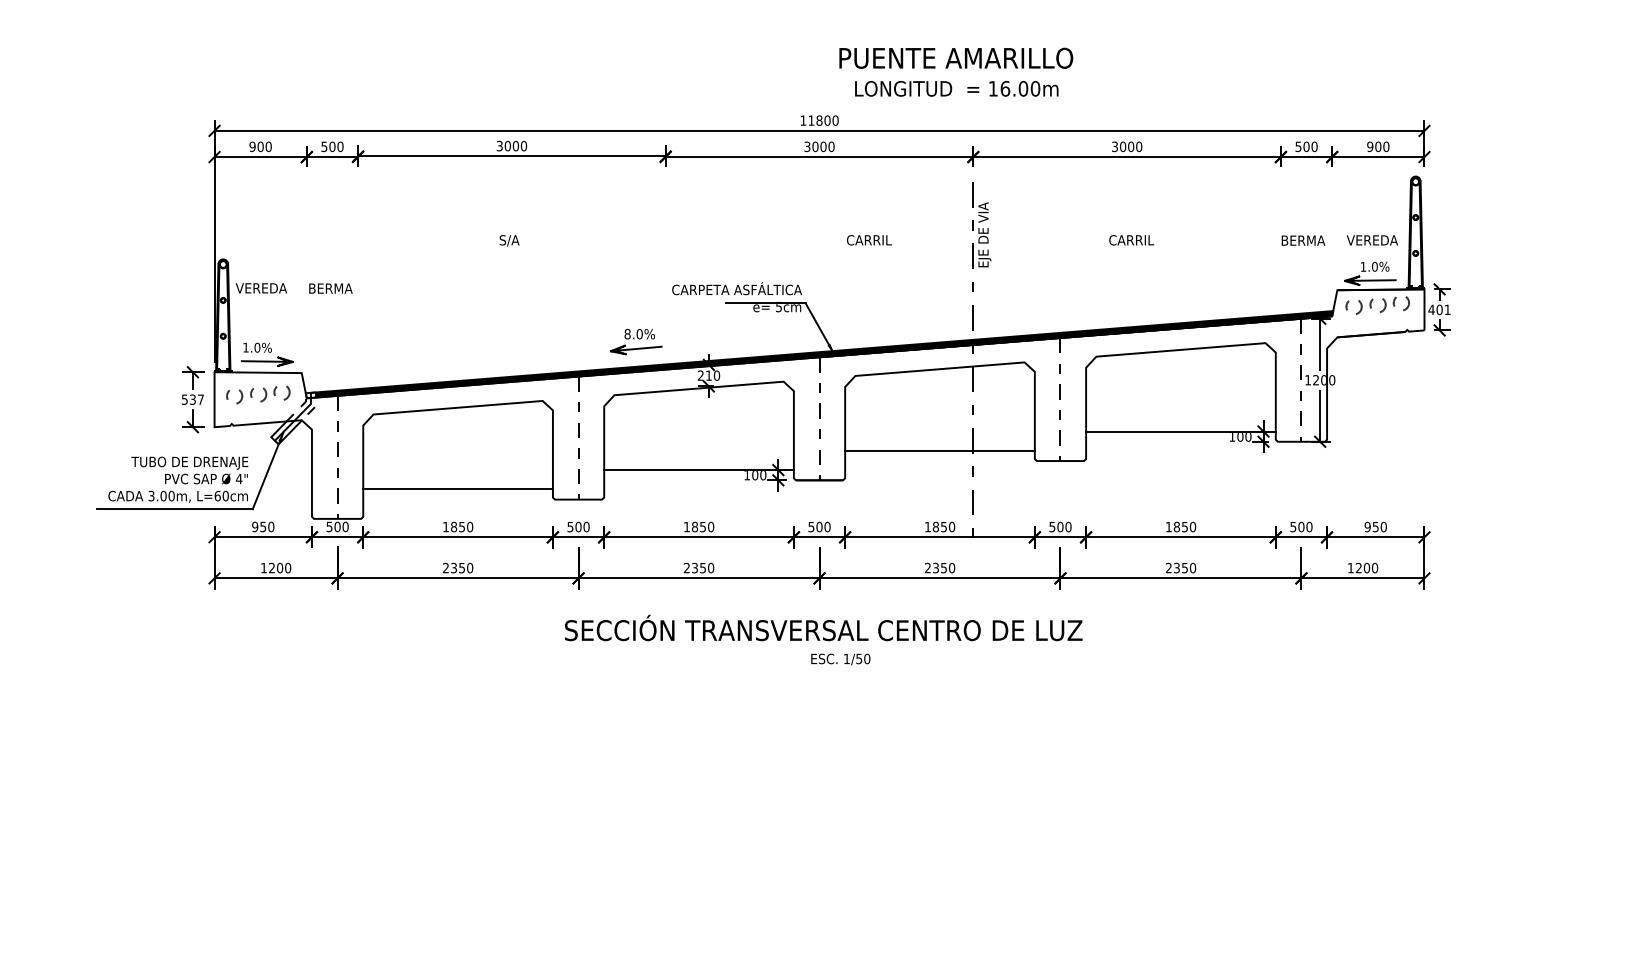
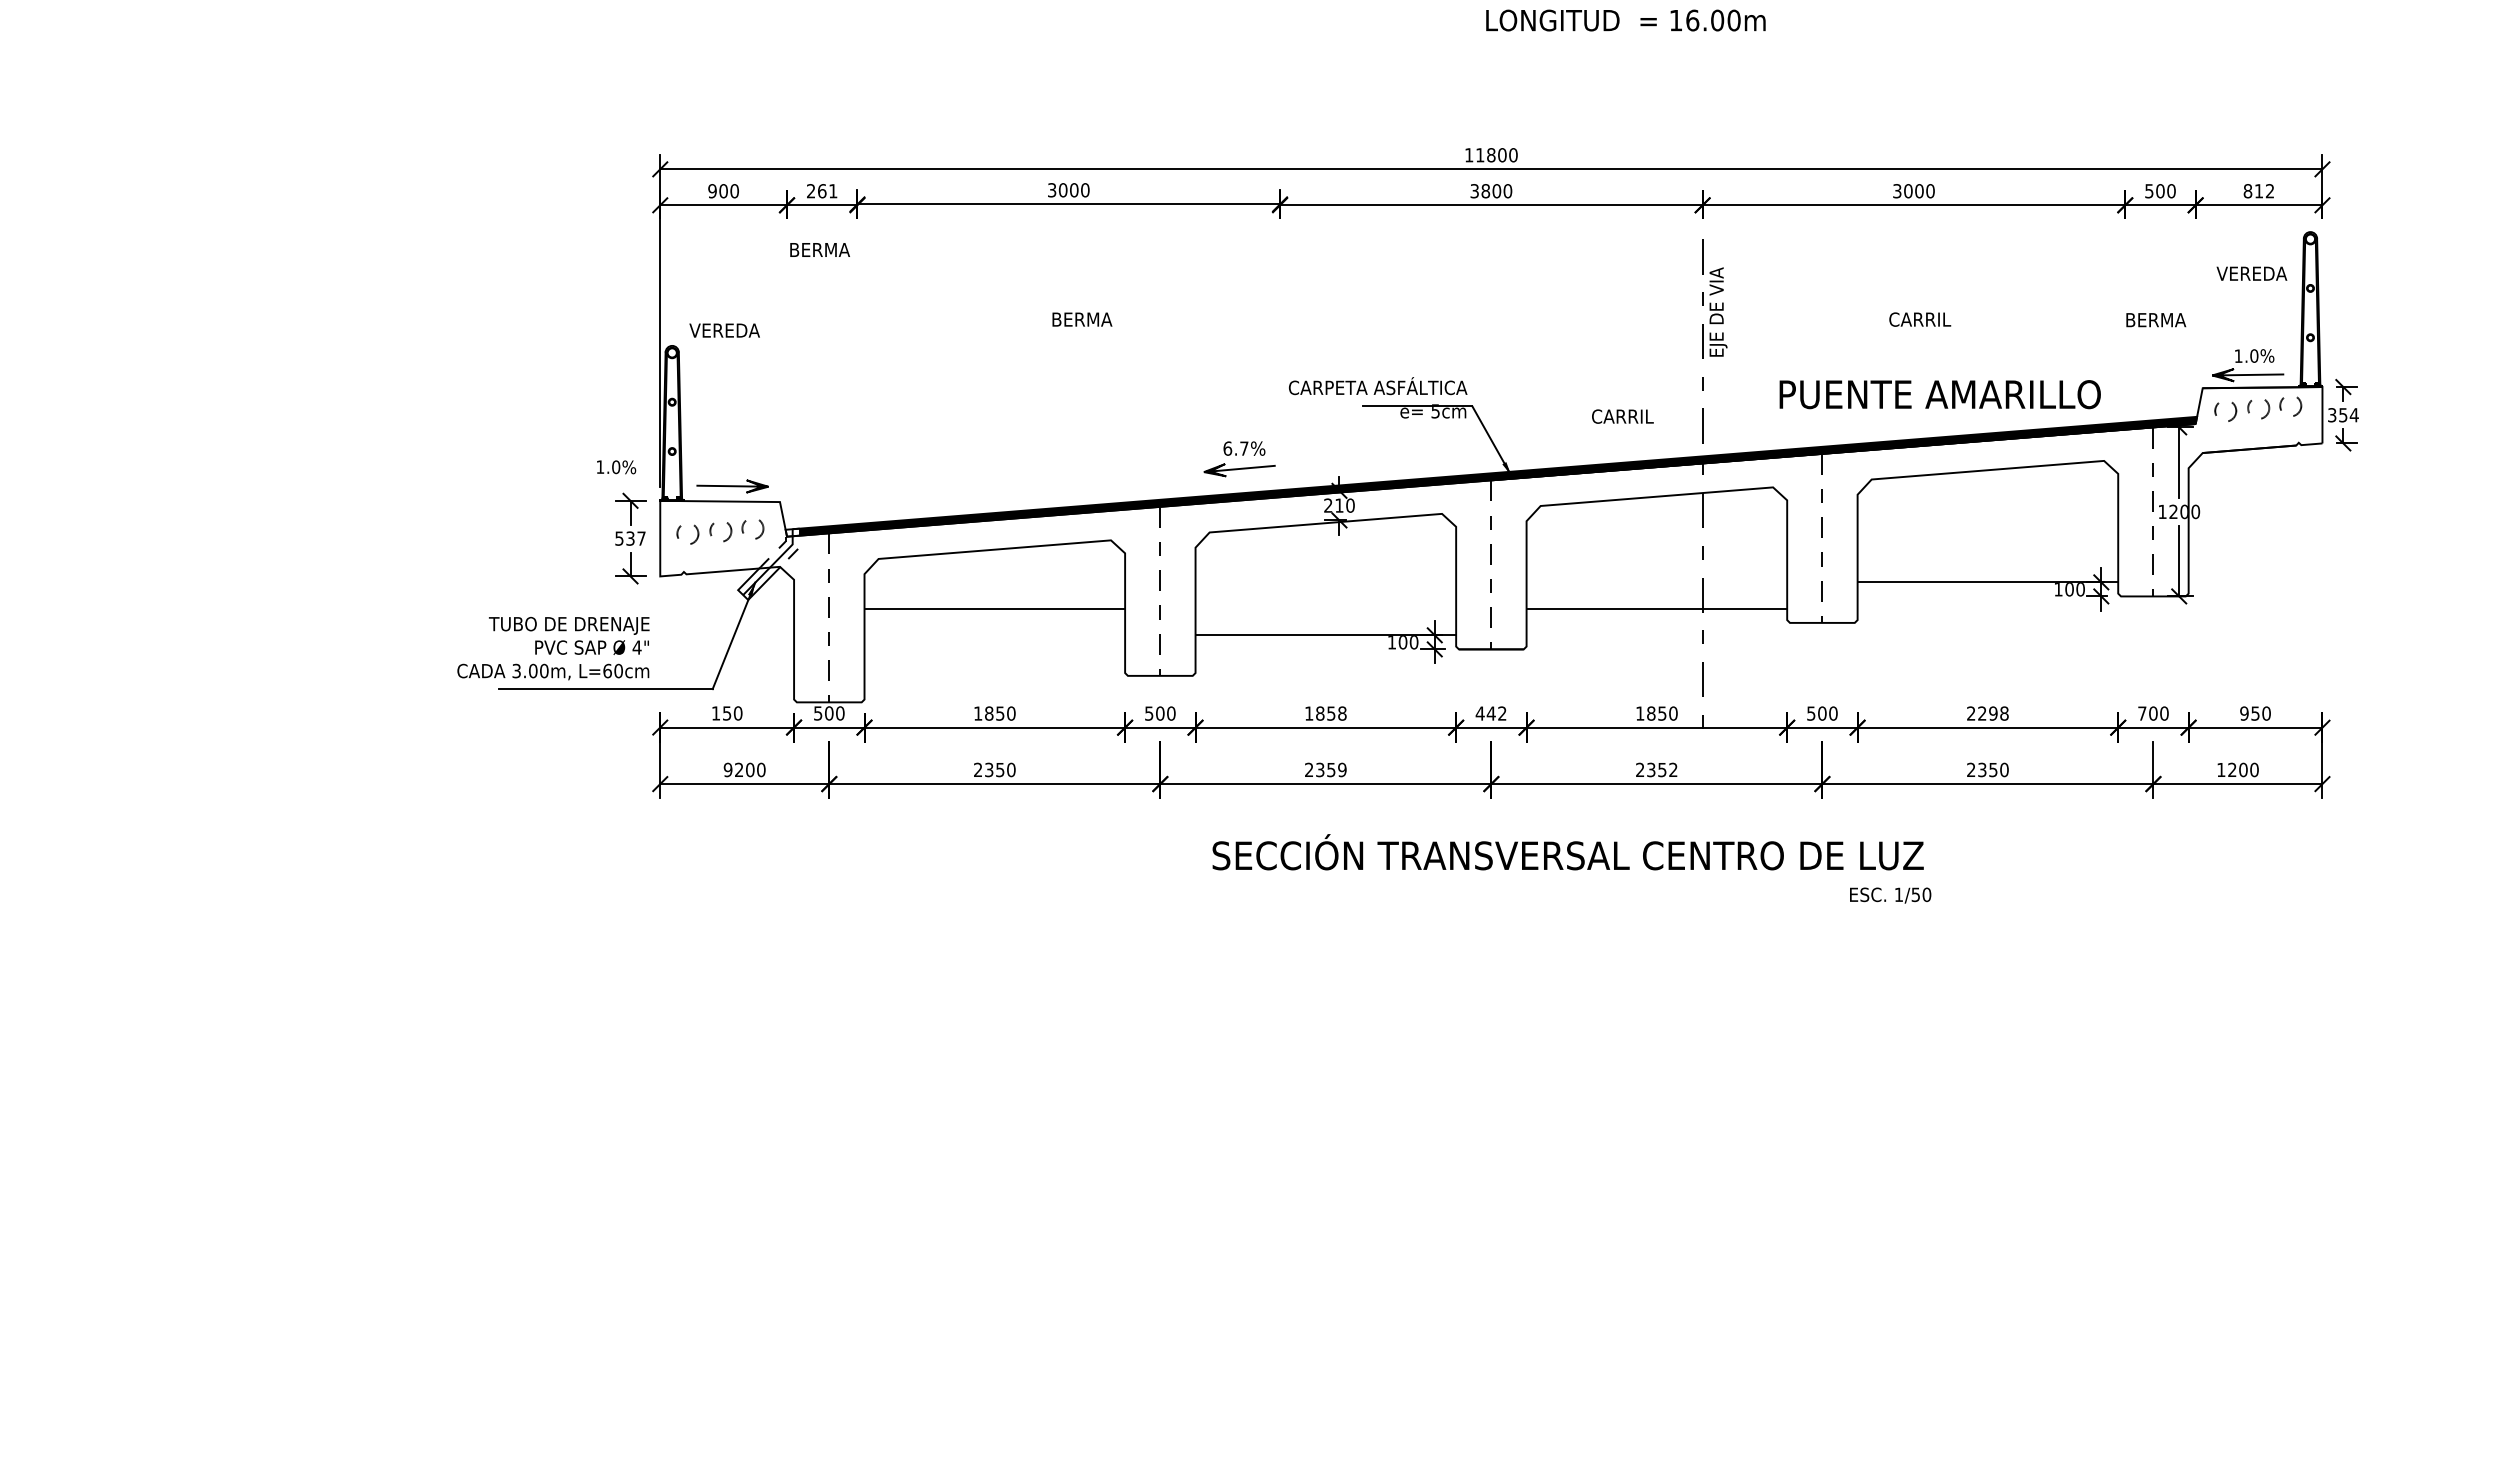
text: (955, 58) -> (1939, 394), moved
text: (956, 88) -> (1625, 20), moved
text: (332, 147) -> (822, 191), 500 -> 261
text: (815, 147) -> (1485, 191), 3000 -> 3800
text: (1377, 147) -> (2258, 191), 900 -> 812
text: (521, 240) -> (1082, 320), S/A -> BERMA
text: (869, 240) -> (1622, 416), moved
text: (1372, 240) -> (2251, 273), moved
text: (261, 288) -> (724, 330), moved
text: (330, 288) -> (819, 249), moved
text: (1439, 310) -> (2342, 415), 401 -> 354
text: (633, 334) -> (1235, 448), 8.0%%% -> 6.7%%%
text: (257, 347) -> (616, 467), moved
text: (178, 479) -> (553, 648), moved
line: (457, 489) -> (994, 608), moved
text: (254, 526) -> (715, 713), 950 -> 150
text: (711, 526) -> (1342, 713), 1850 -> 1858
text: (818, 526) -> (1490, 713), 500 -> 442
text: (1180, 526) -> (1987, 713), 1850 -> 2298
text: (1293, 526) -> (2142, 713), 500 -> 700
text: (263, 567) -> (727, 769), 1200 -> 9200
text: (952, 567) -> (1673, 769), 2350 -> 2352
text: (711, 568) -> (1342, 770), 2350 -> 2359
text: (823, 628) -> (1567, 852), moved
text: (840, 659) -> (1890, 895), moved

